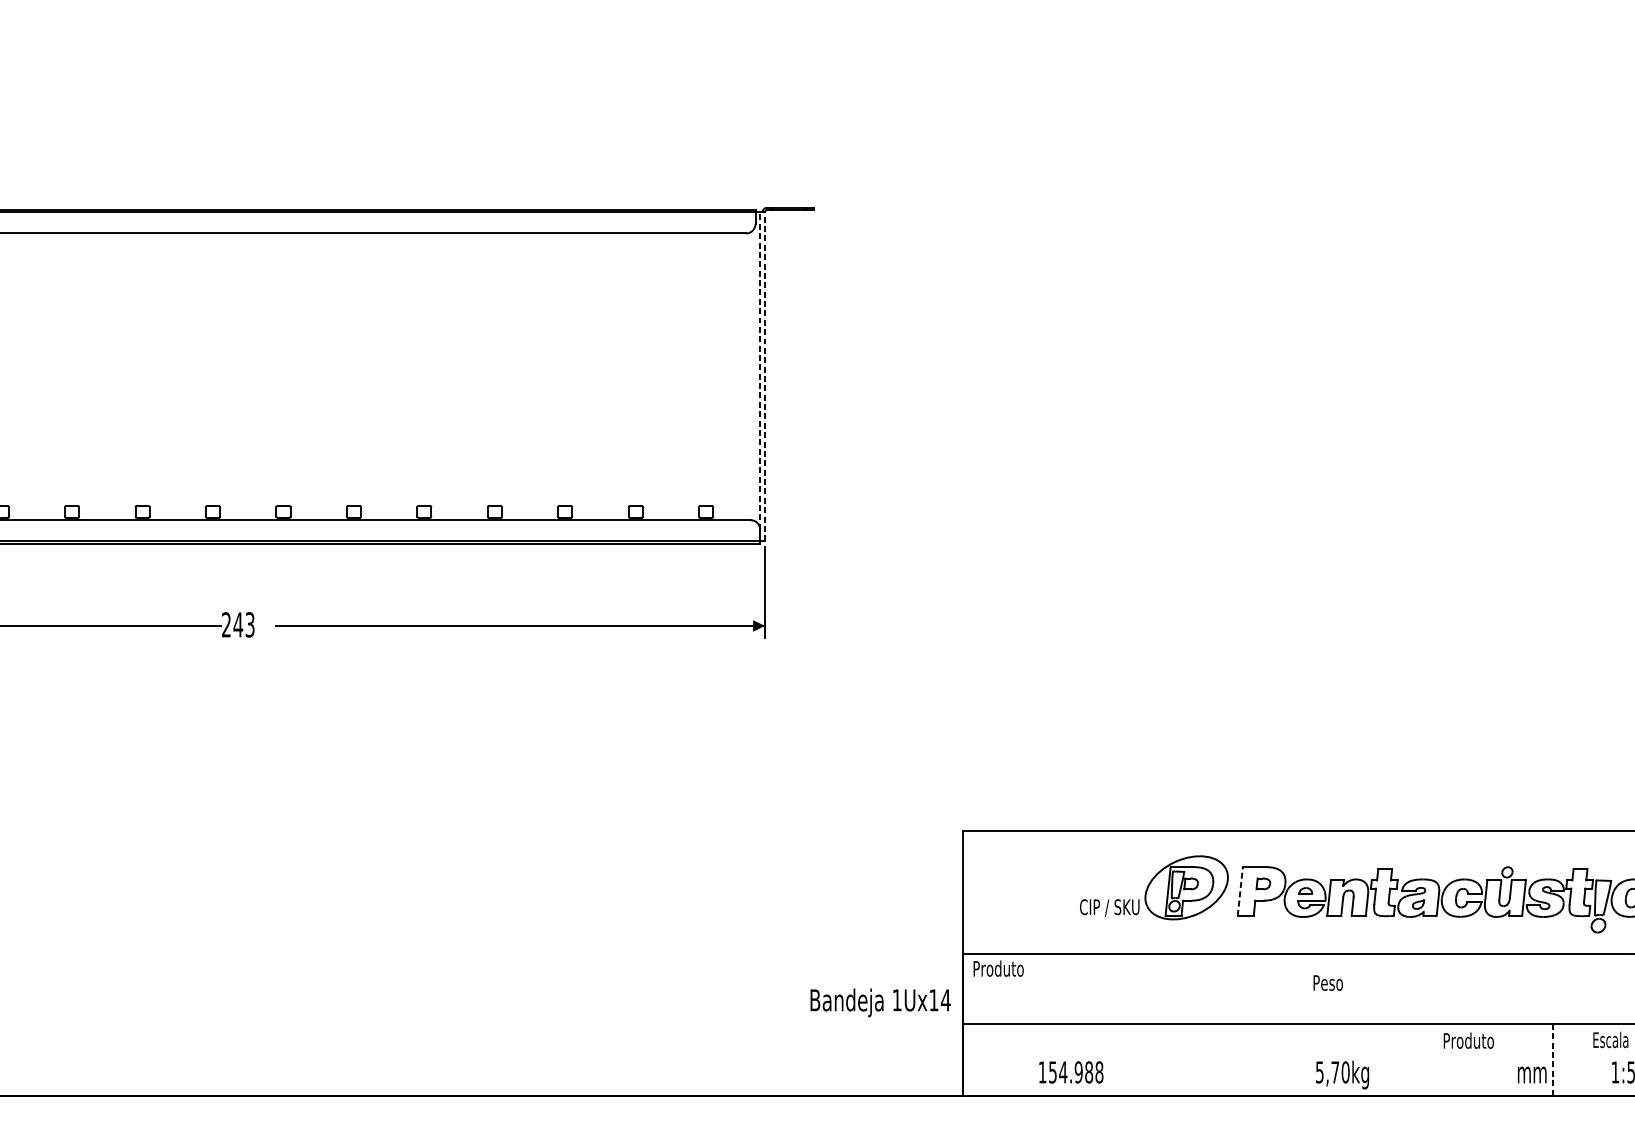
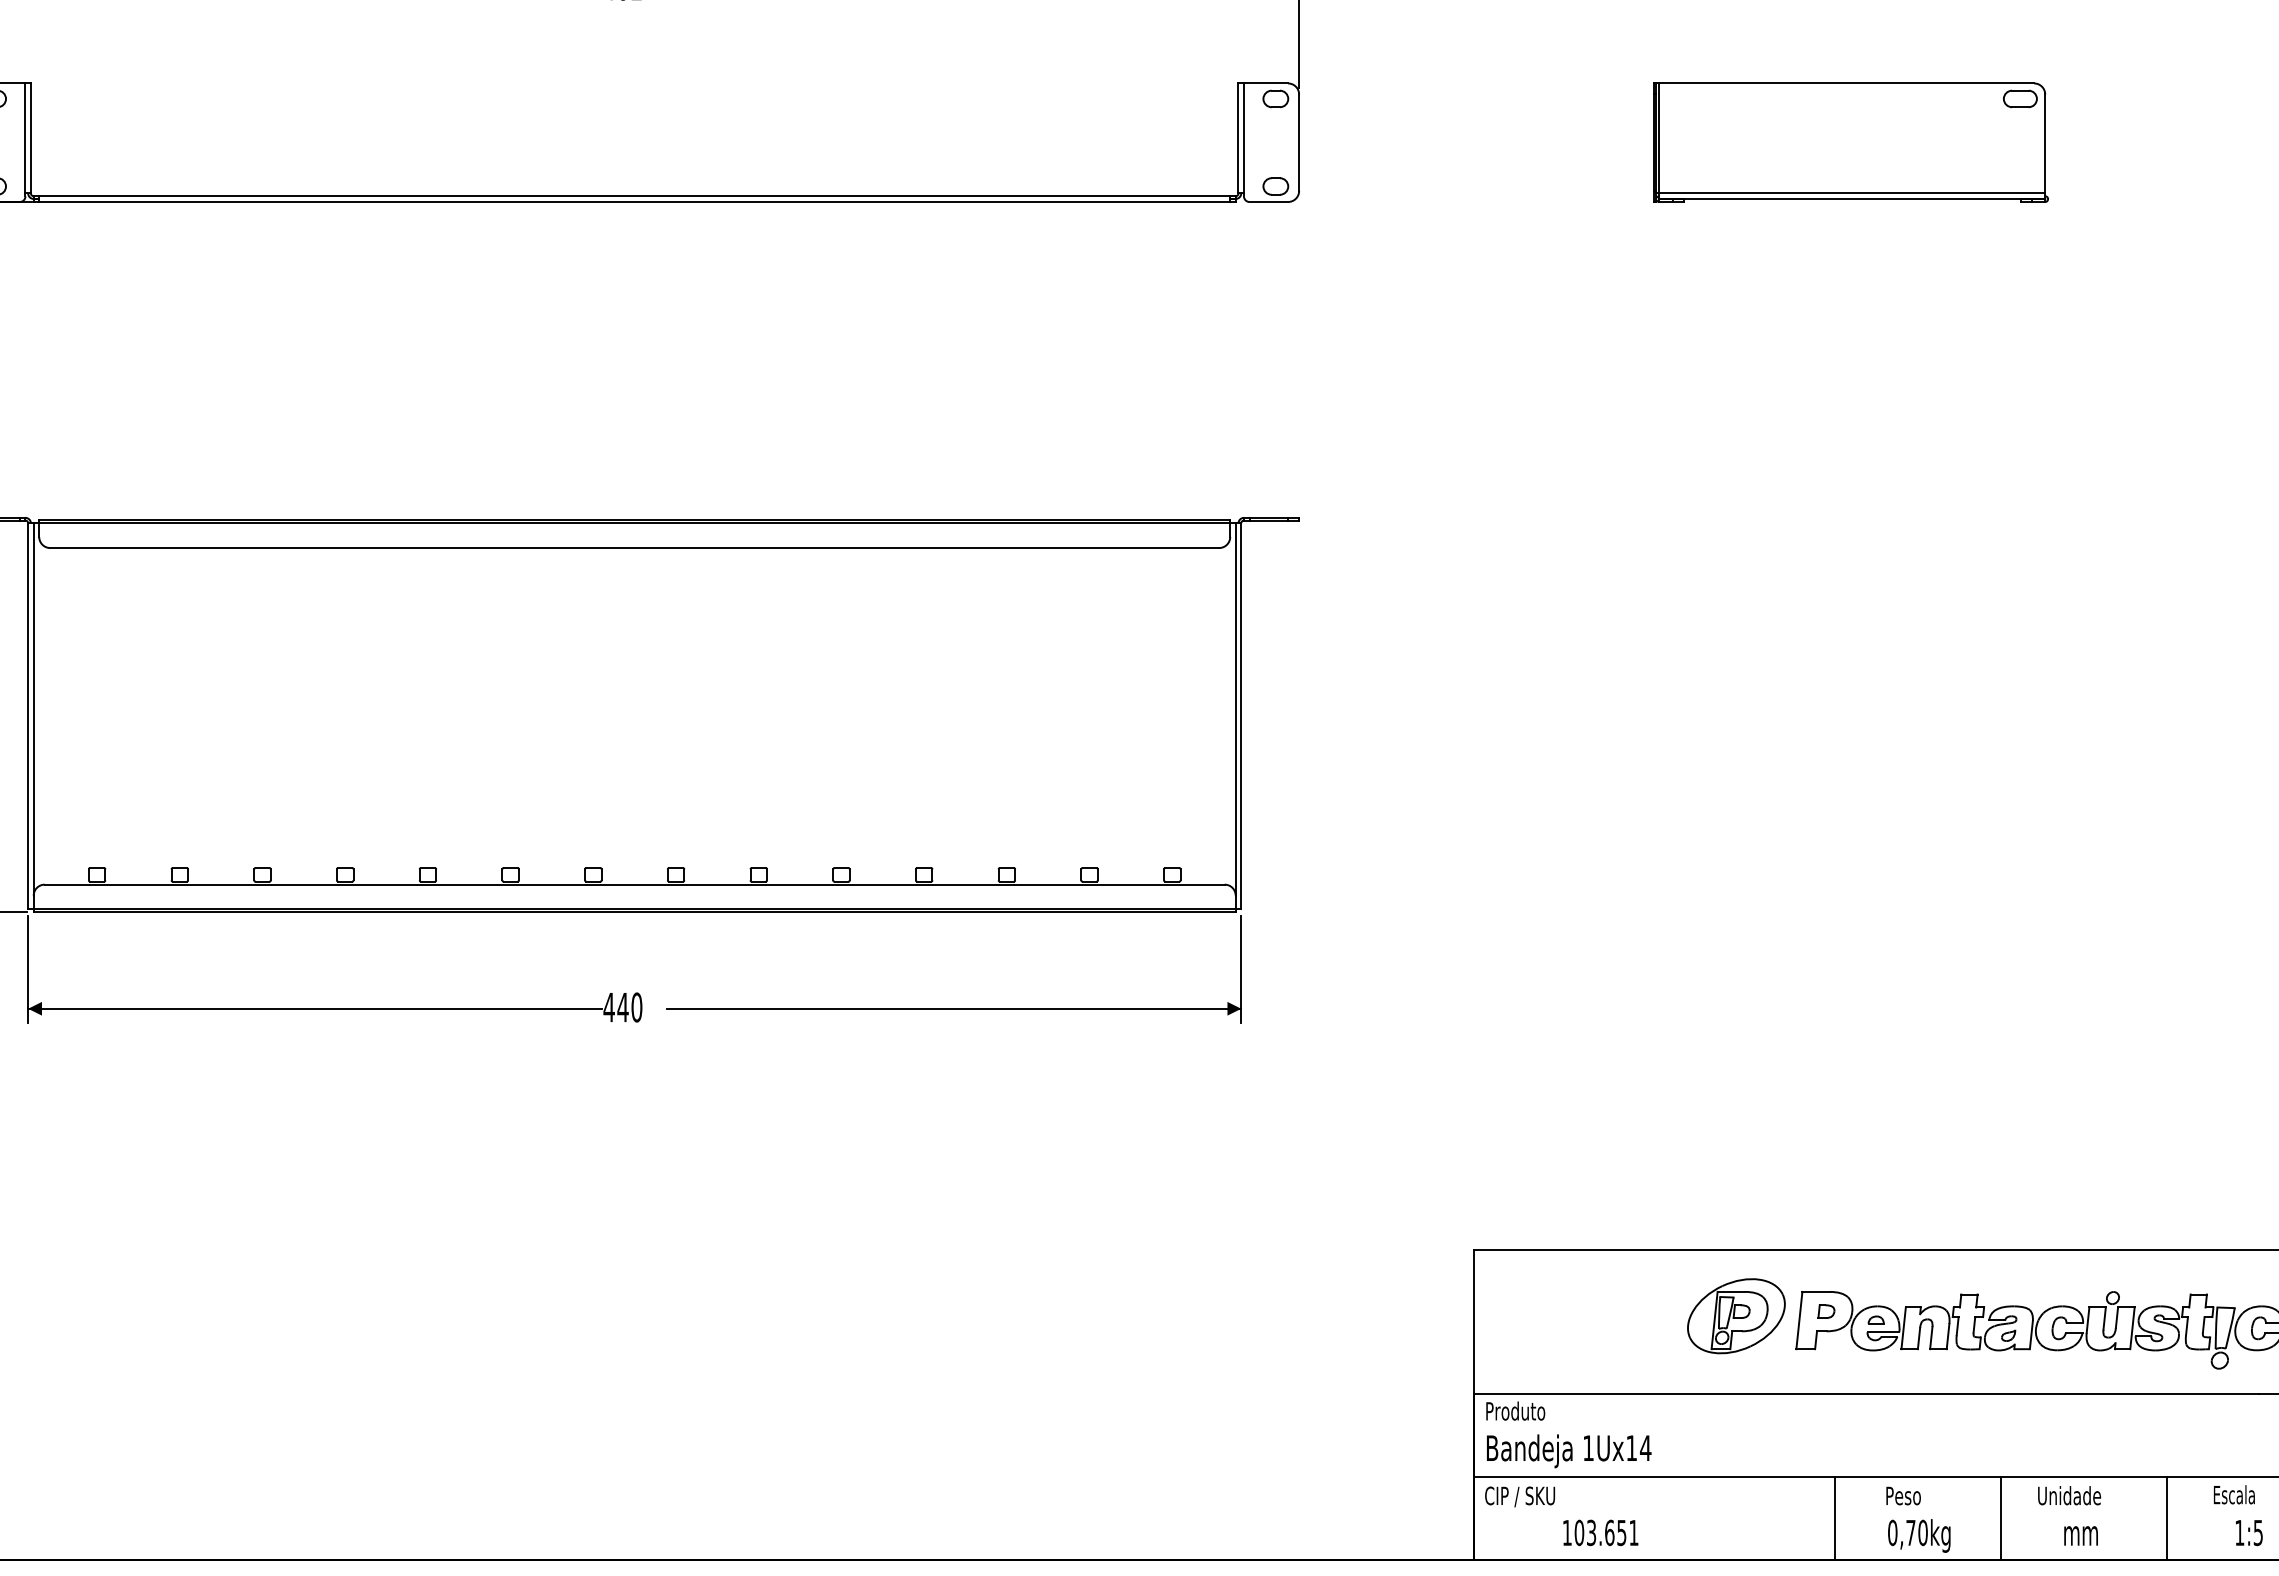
line: (760, 371) -> (1235, 709), dashed -> solid
line: (765, 376) -> (1241, 716), dashed -> solid
text: (237, 624) -> (622, 1007), 243 -> 440
line: (1240, 891) -> (1799, 1320), dashed -> solid
text: (1109, 907) -> (1519, 1496), moved
text: (1328, 982) -> (1903, 1495), moved
text: (880, 1003) -> (1569, 1451), moved
text: (1470, 1040) -> (2069, 1495), Produto -> Unidade
line: (1411, 1059) -> (2000, 1517), added
line: (1271, 1060) -> (1835, 1518), added
line: (1553, 1060) -> (2166, 1518), dashed -> solid
text: (1076, 1072) -> (1606, 1532), 154.988 -> 103.651
text: (1319, 1072) -> (1892, 1532), 5,70kg -> 0,70kg
text: (1531, 1074) -> (2080, 1535), moved

